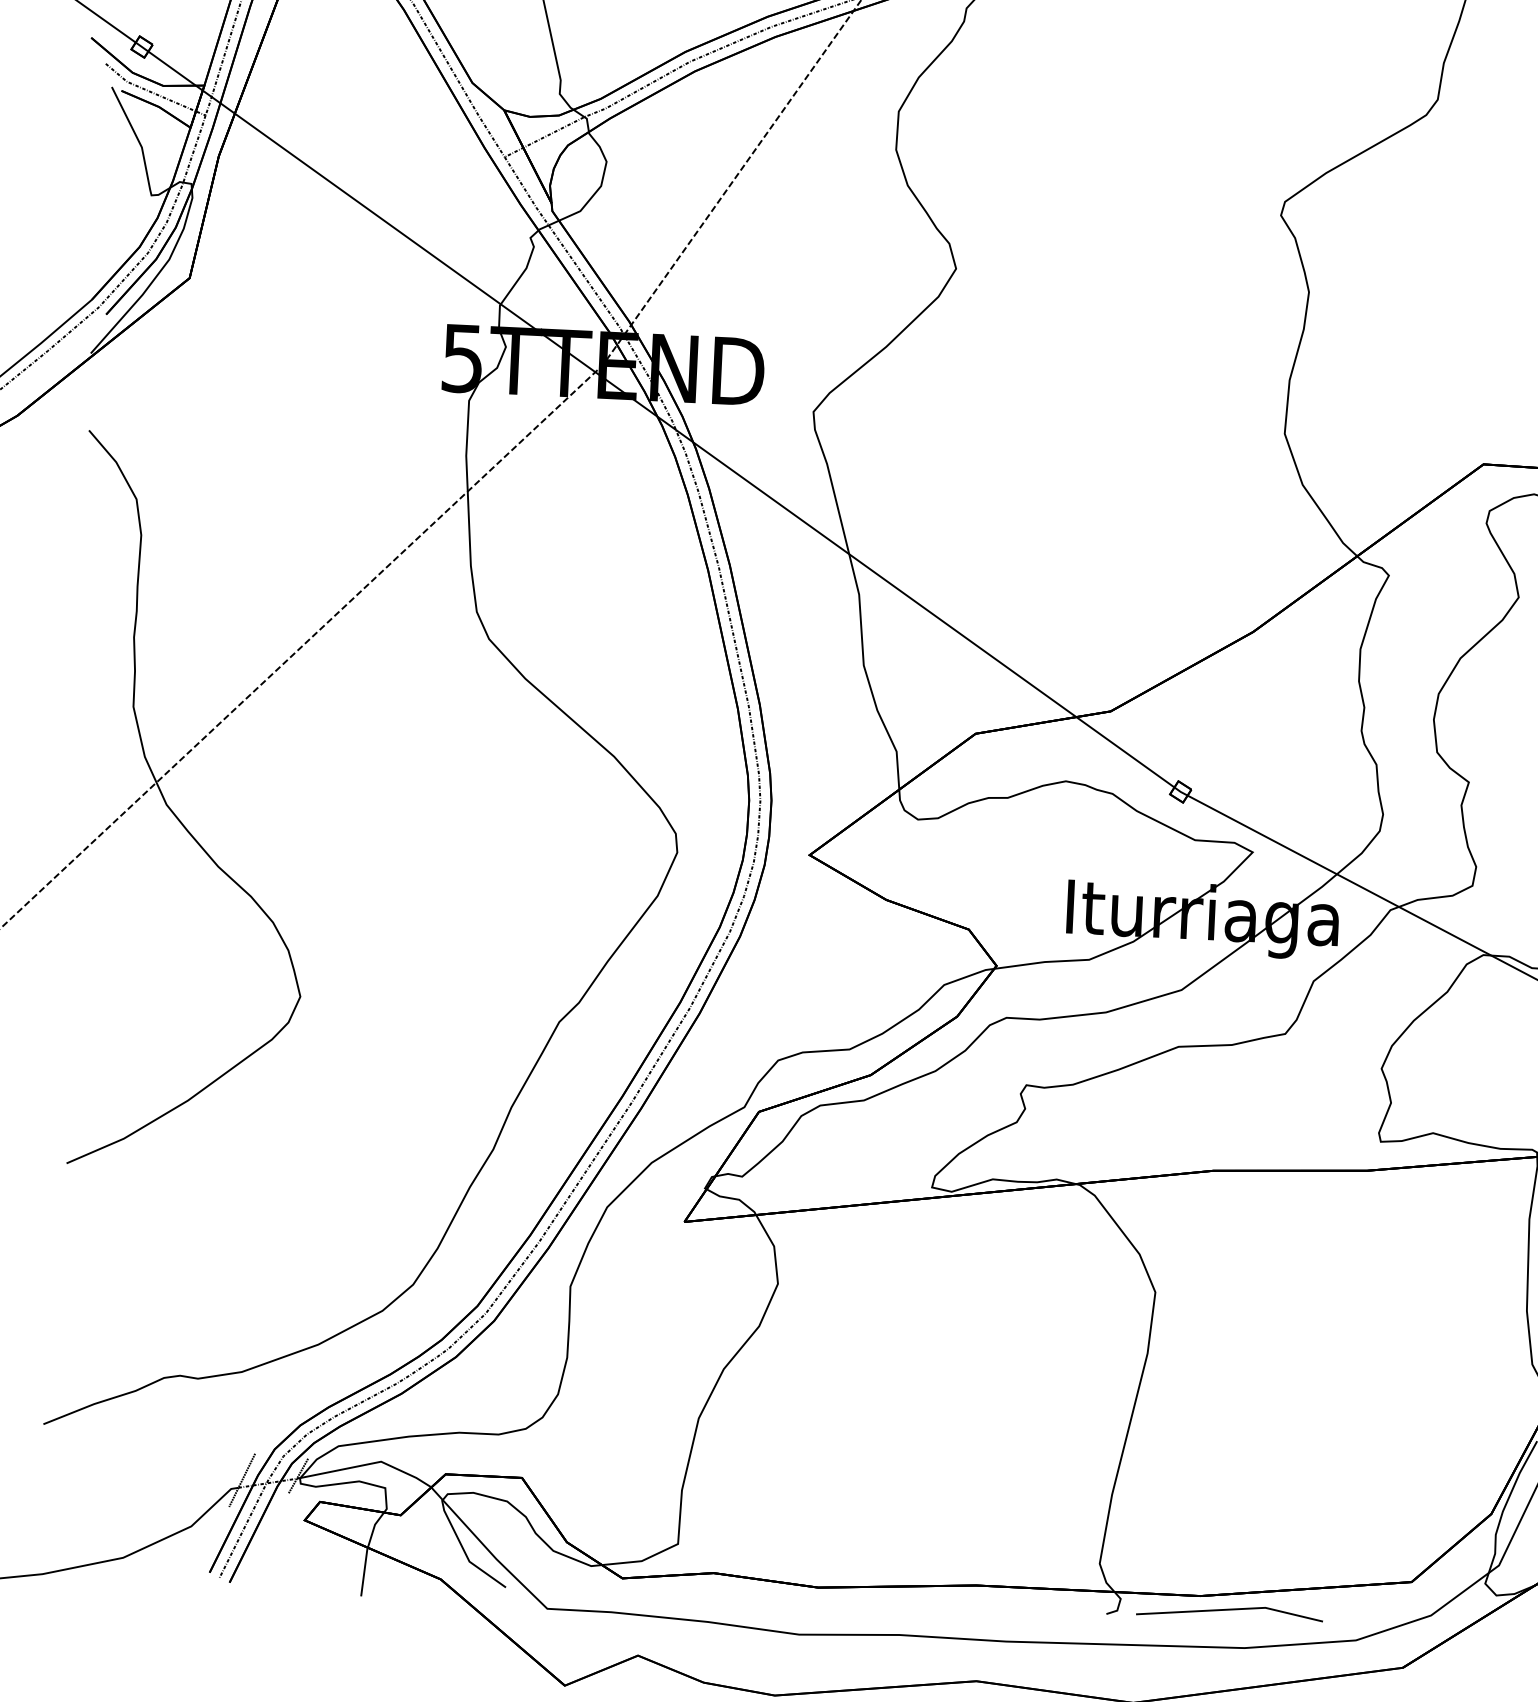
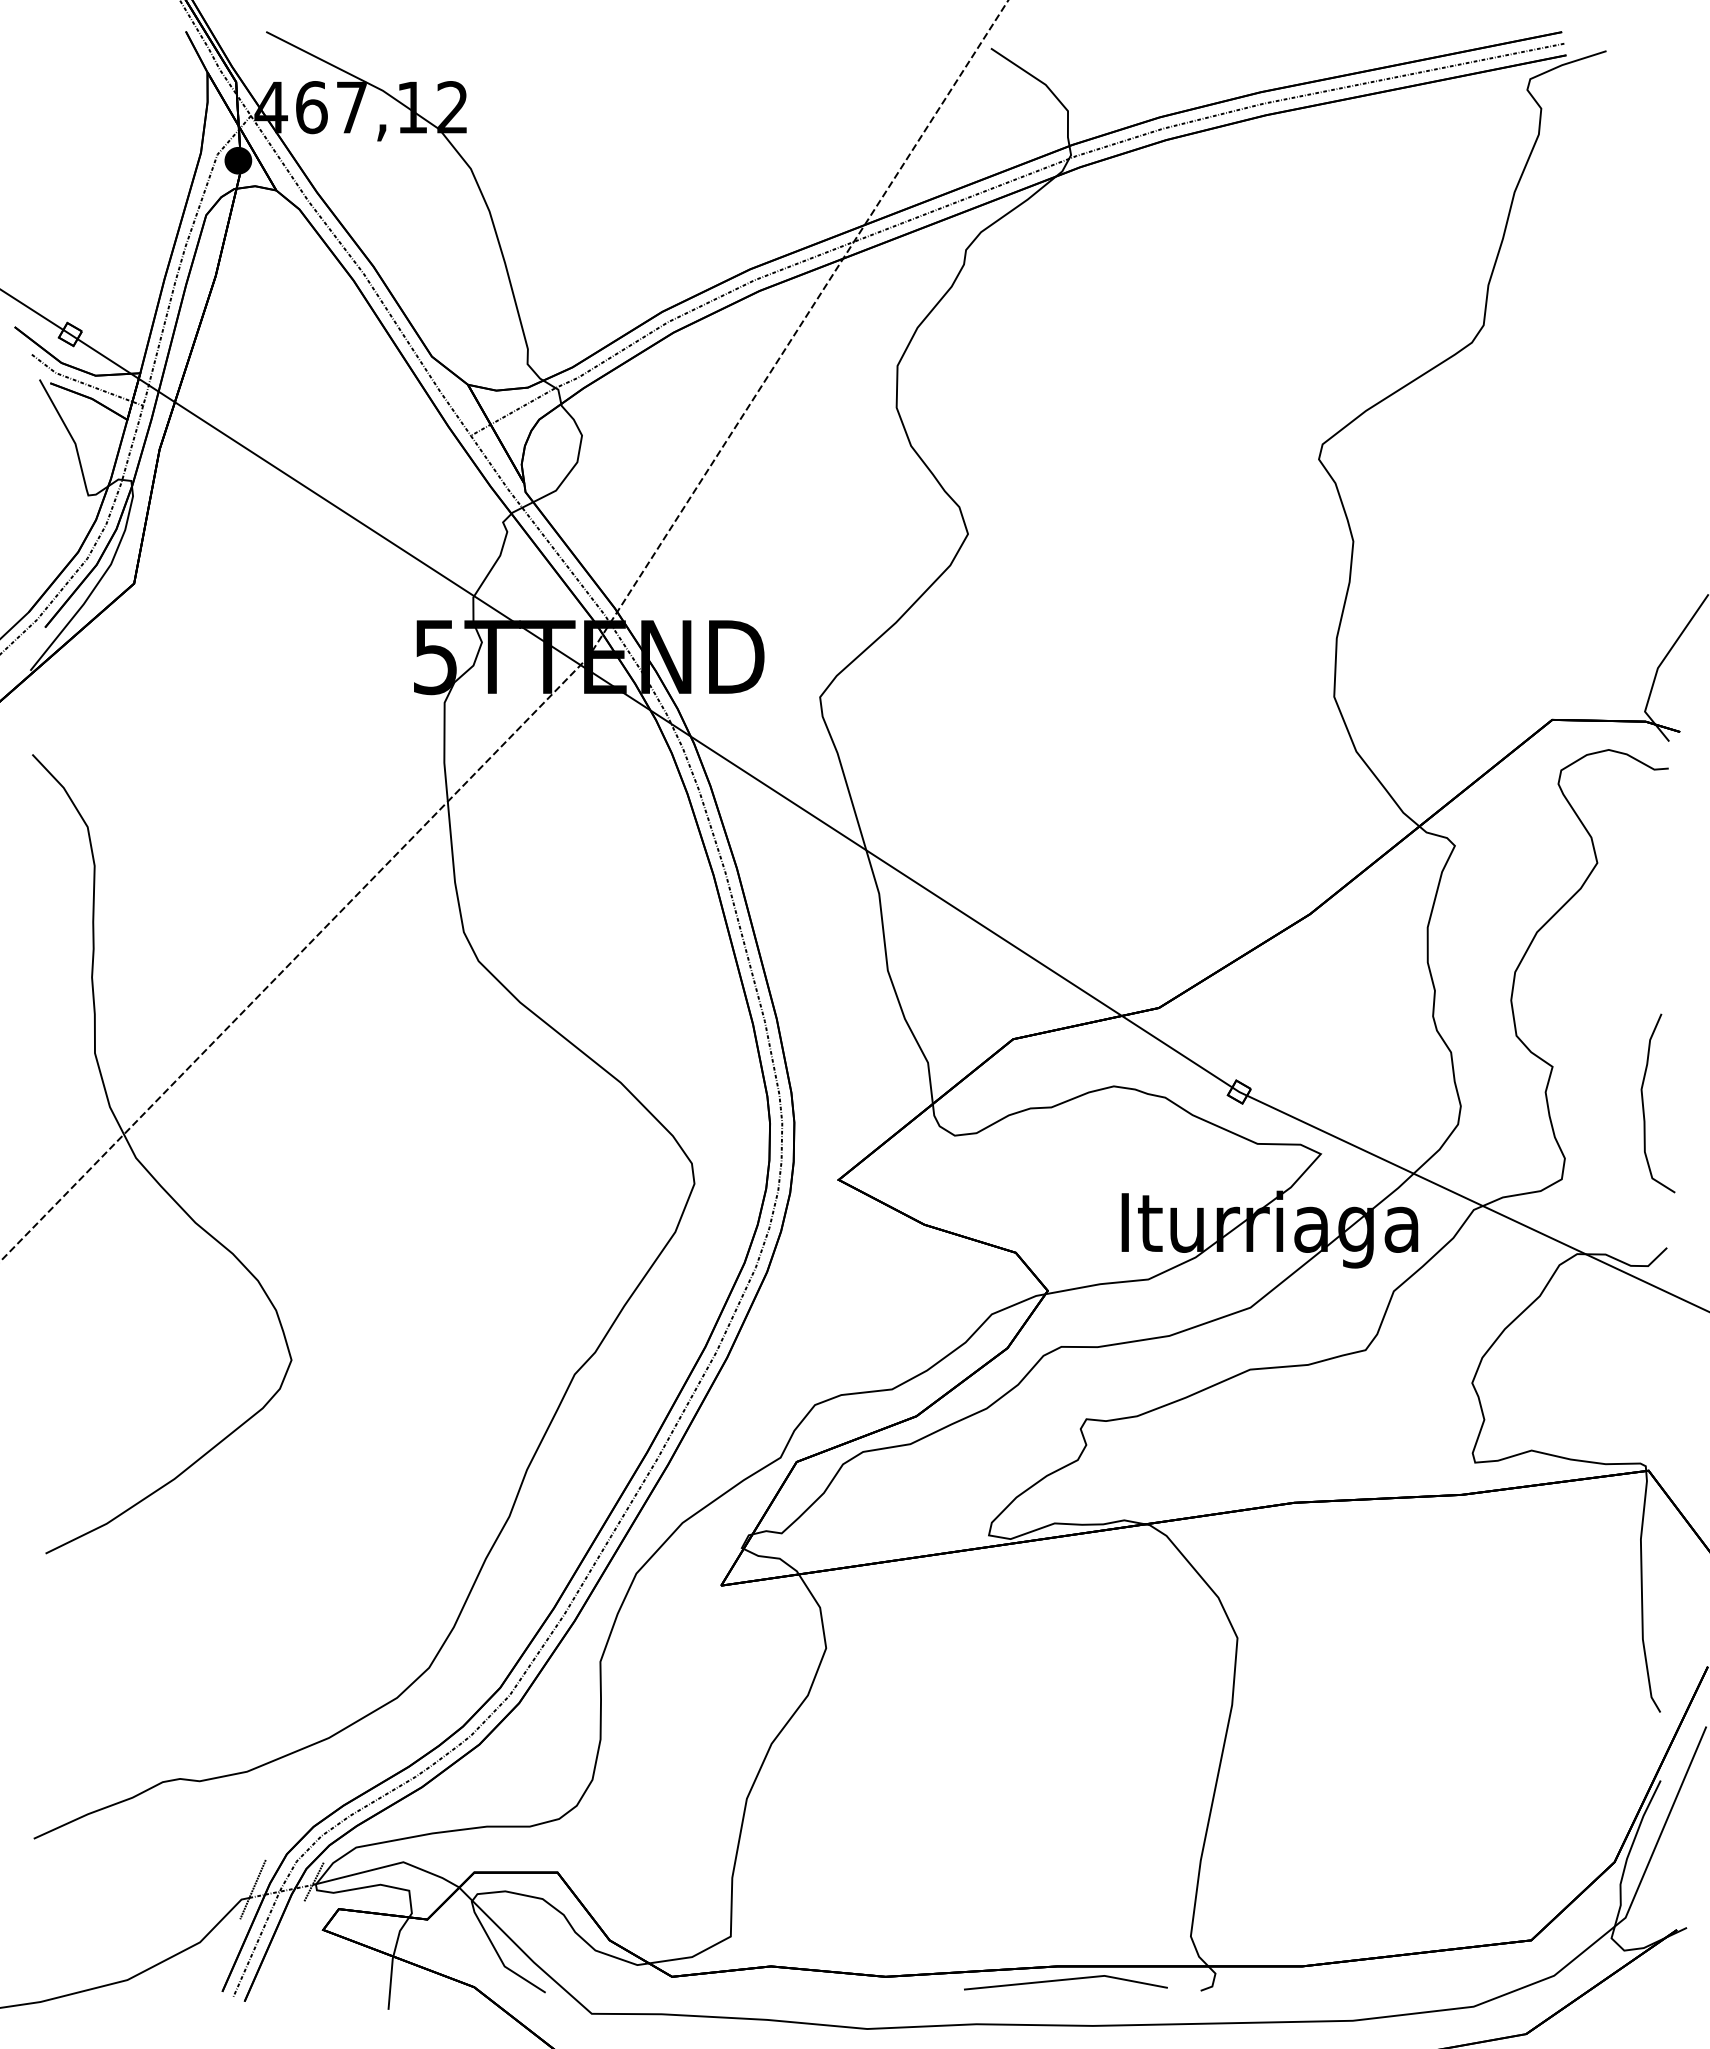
line: (1229, 1610) -> (1065, 1980), moved

